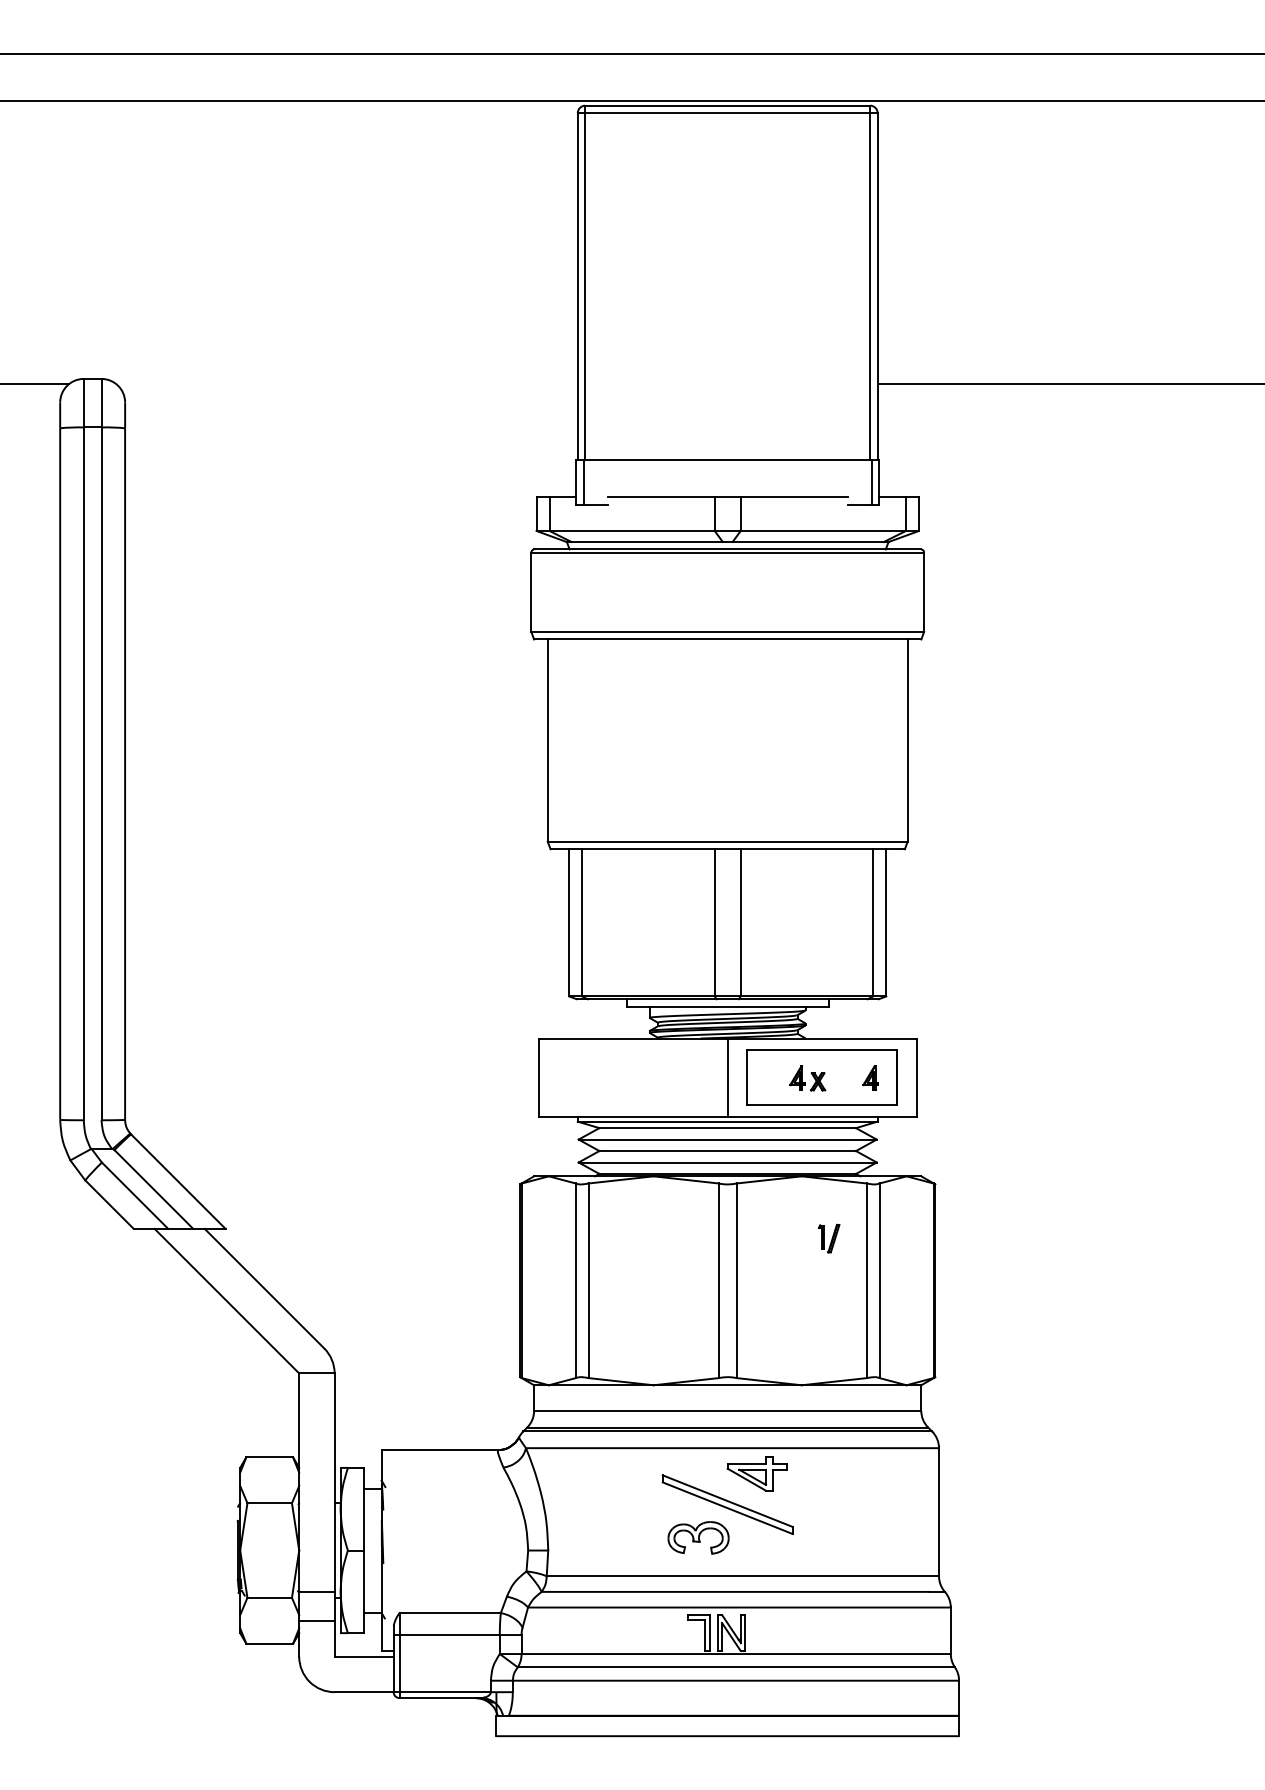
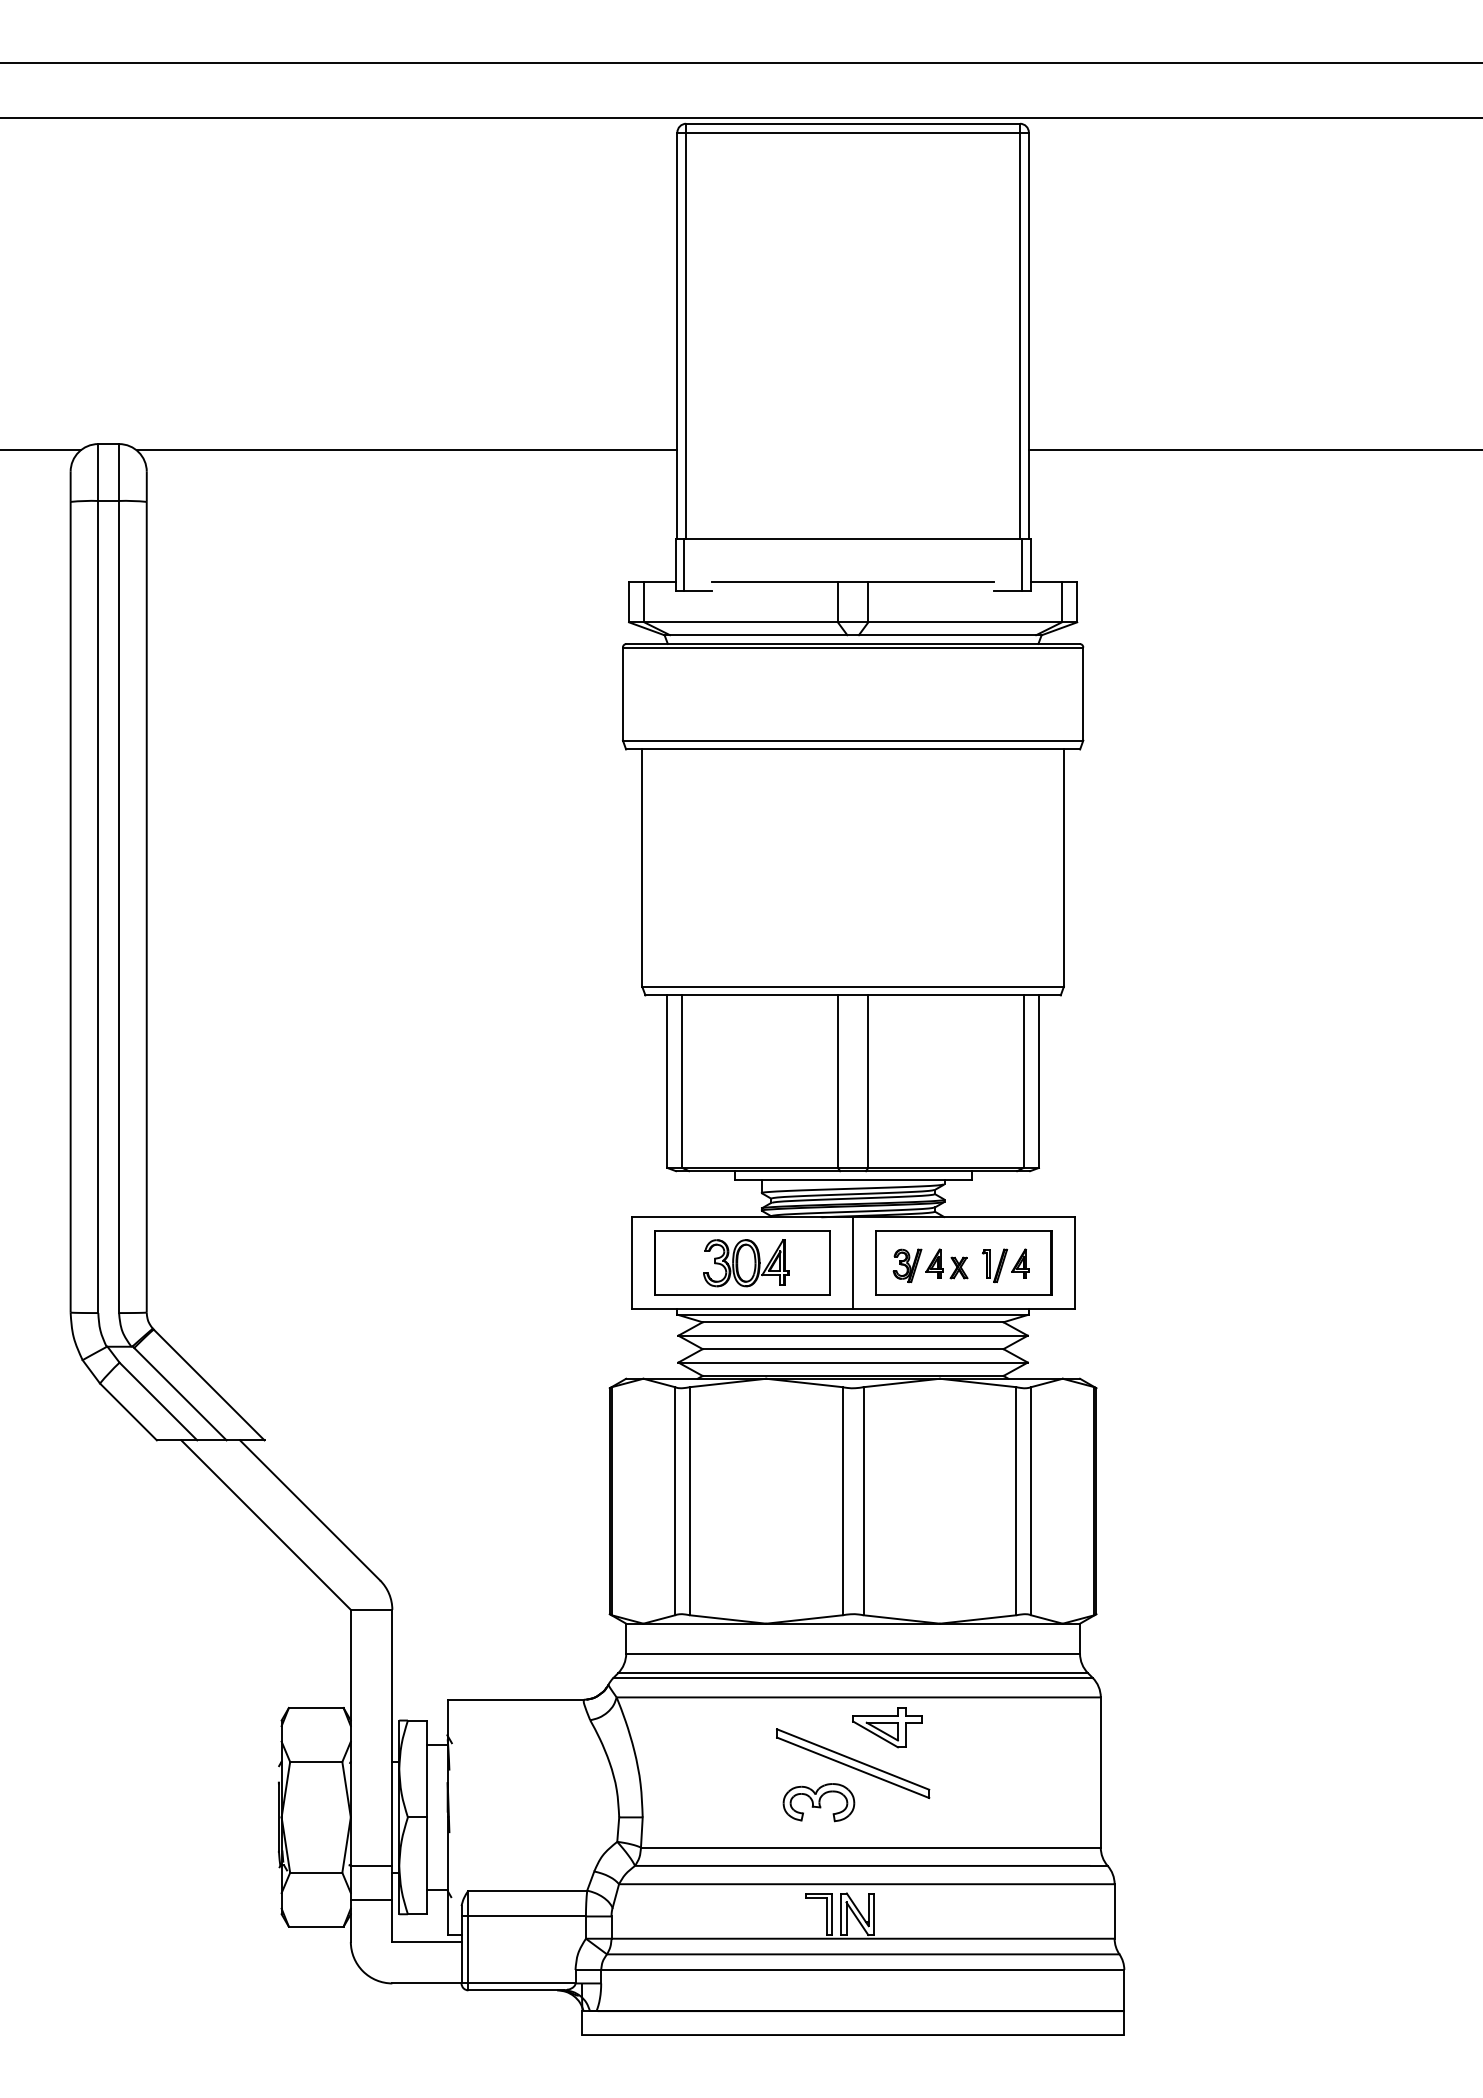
line: (346, 384) -> (406, 450), added
part: (633, 1077) -> (742, 1262), added
part: (774, 1079) -> (907, 1265), added
part: (829, 1238) -> (995, 1265), moved

